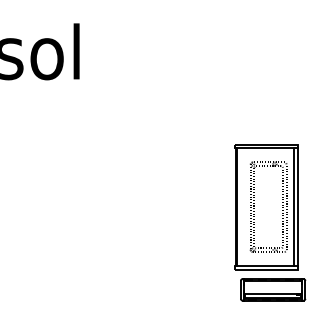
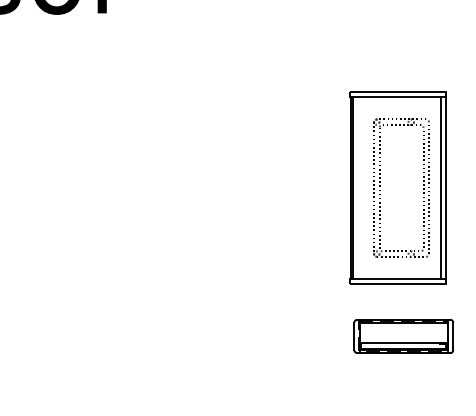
part: (266, 207) -> (398, 188), moved

